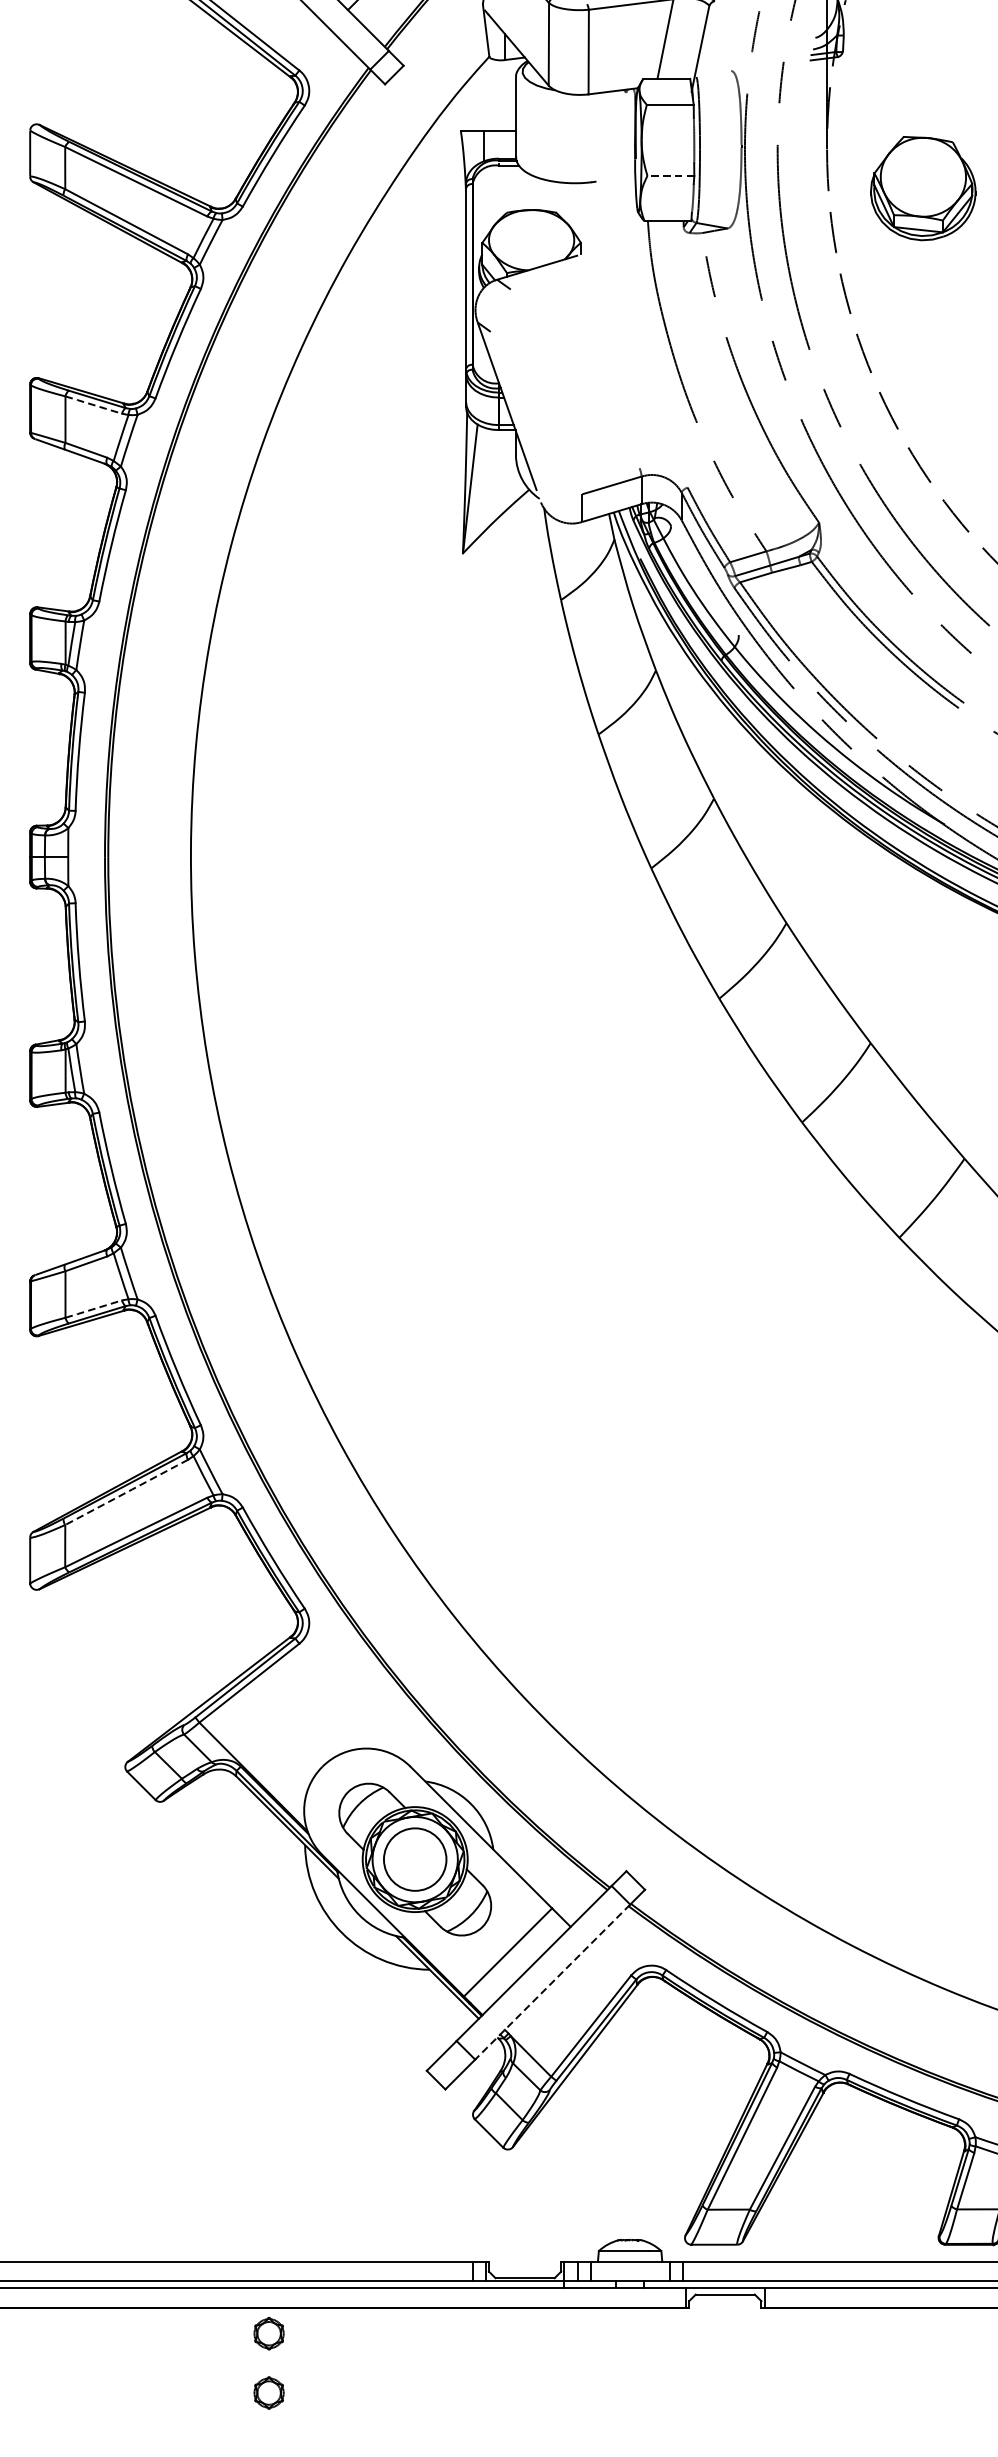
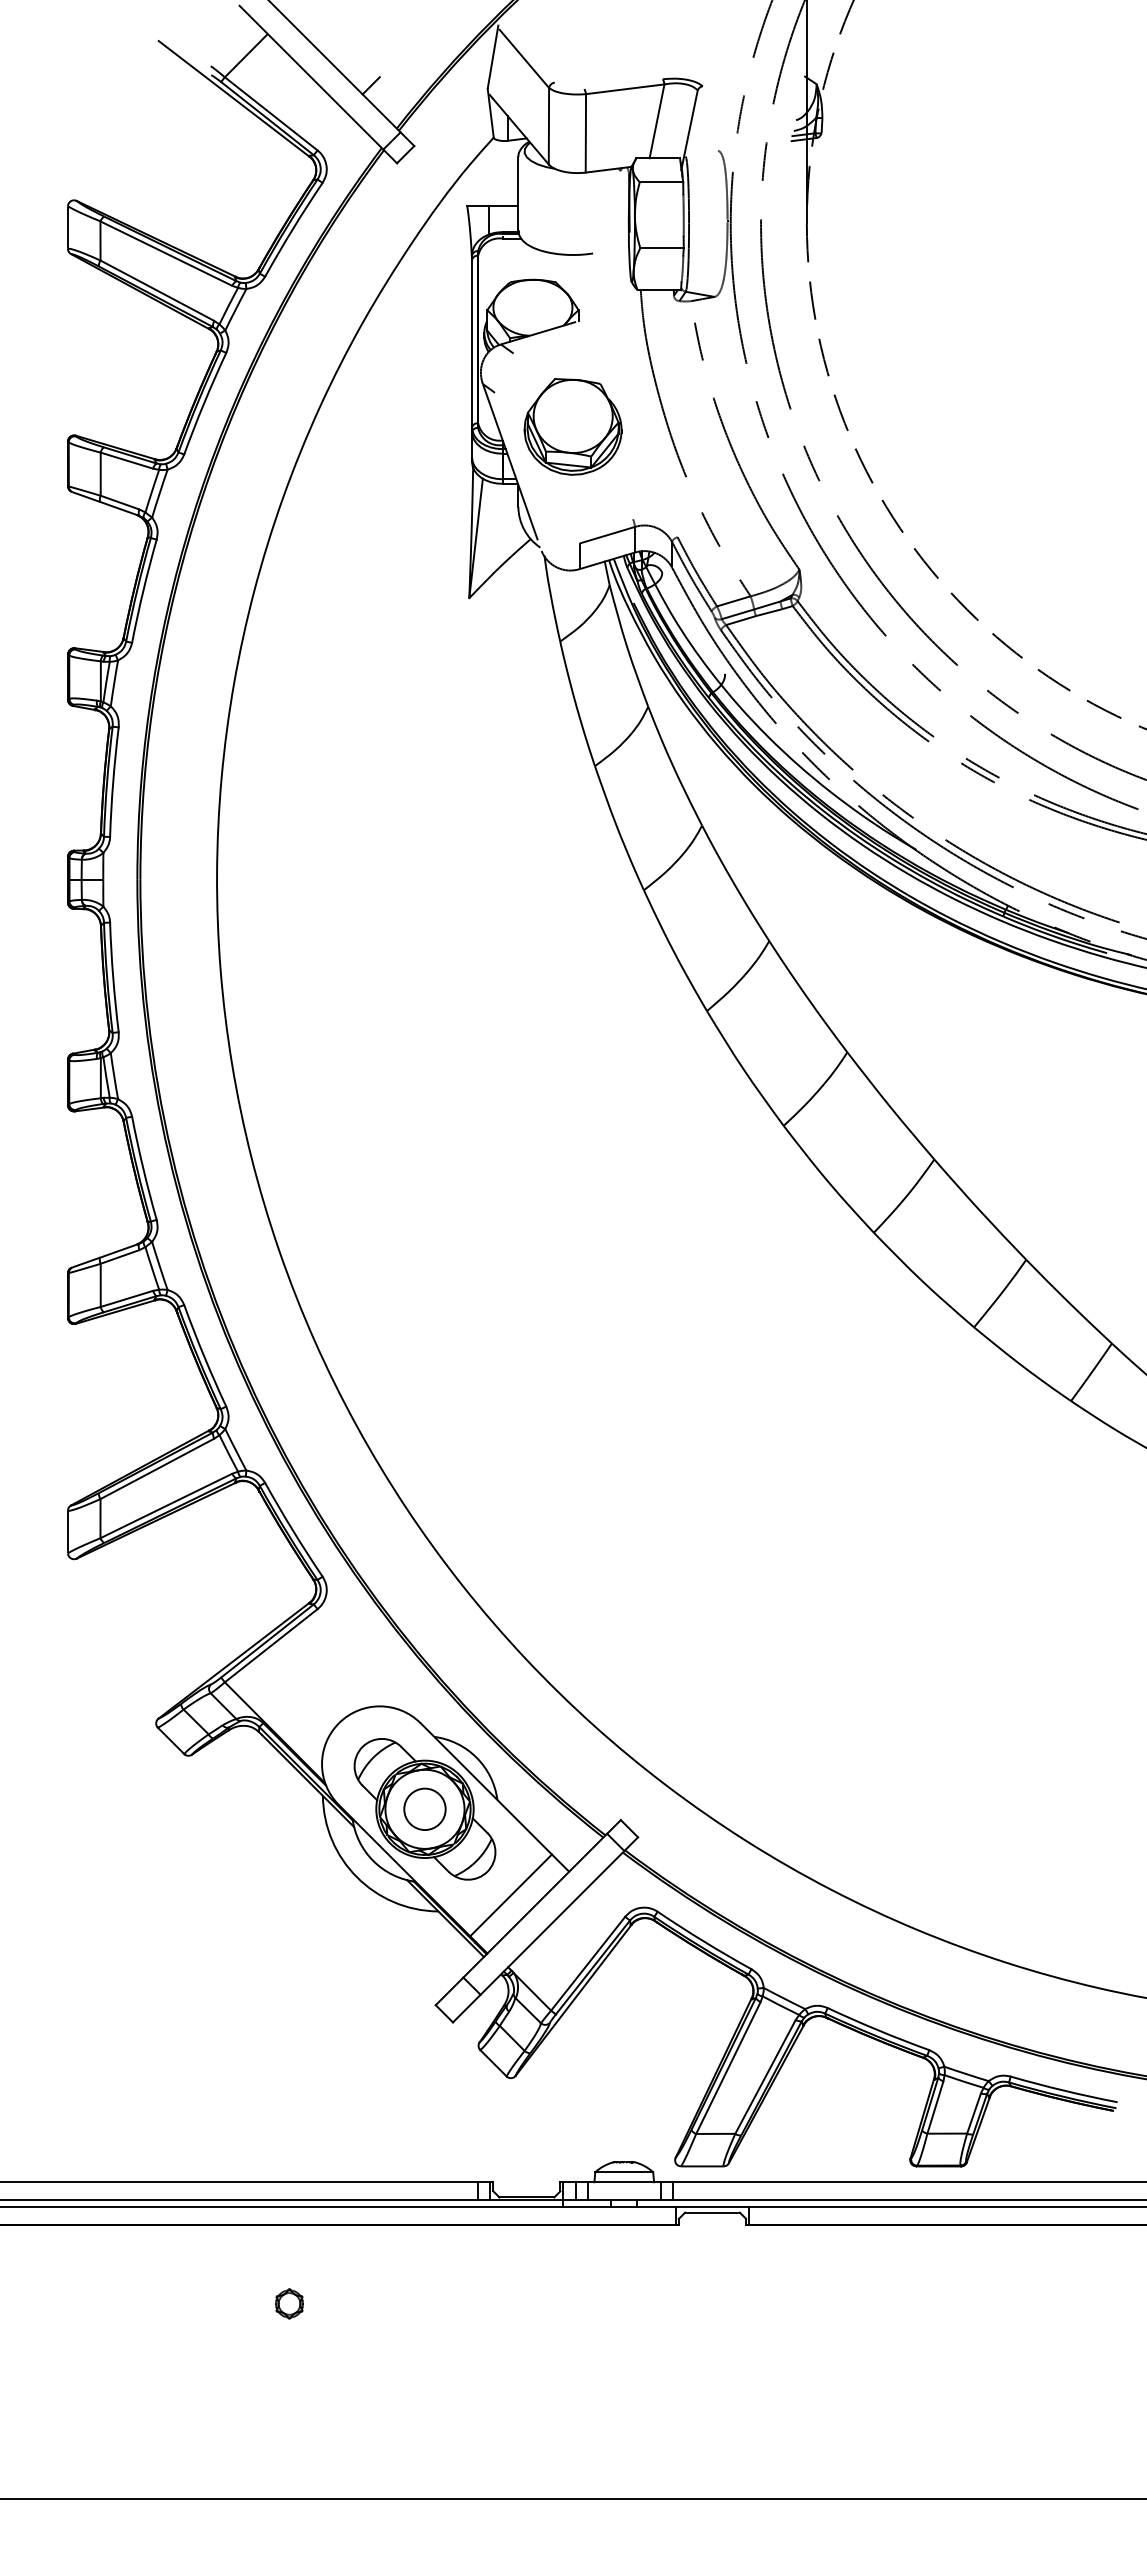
line: (671, 176) -> (662, 248), dashed -> solid
part: (922, 188) -> (572, 426), moved
line: (94, 404) -> (127, 460), dashed -> solid
line: (94, 1308) -> (127, 1298), dashed -> solid
line: (127, 1492) -> (158, 1468), dashed -> solid
circle: (414, 1859) -> (424, 1809), size x0.71
line: (552, 1981) -> (552, 1922), dashed -> solid
part: (269, 2333) -> (289, 2248), removed

